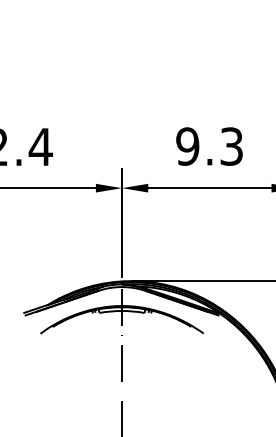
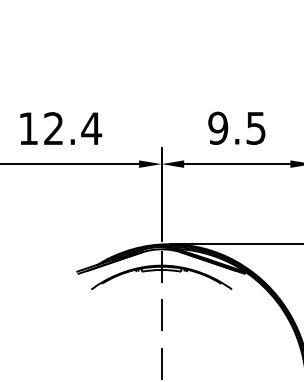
text: (232, 145) -> (256, 127), 9.3 -> 9.5

